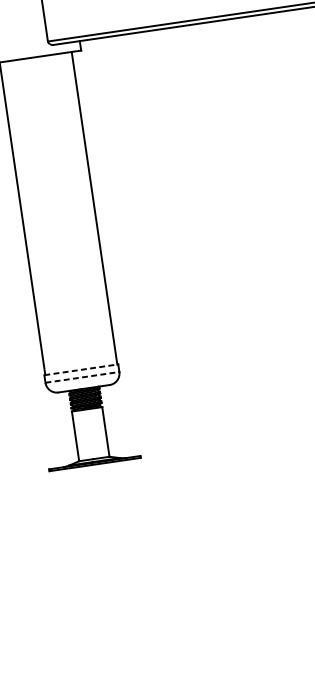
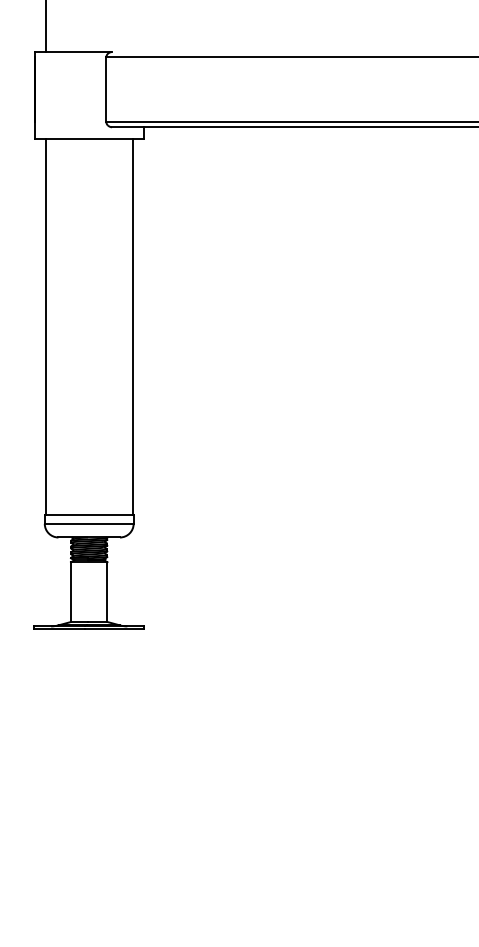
line: (81, 369) -> (89, 514), dashed -> solid
line: (82, 377) -> (89, 523), dashed -> solid

